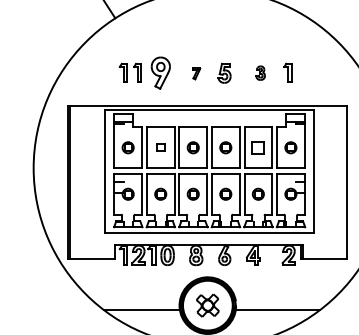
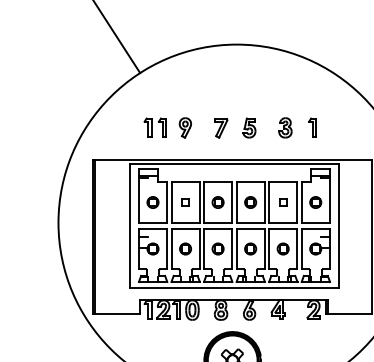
part: (159, 72) -> (184, 127), size x0.62
part: (260, 72) -> (285, 127), size x1.43
part: (196, 73) -> (221, 128), size x1.67
part: (258, 147) -> (283, 202), size x0.62

